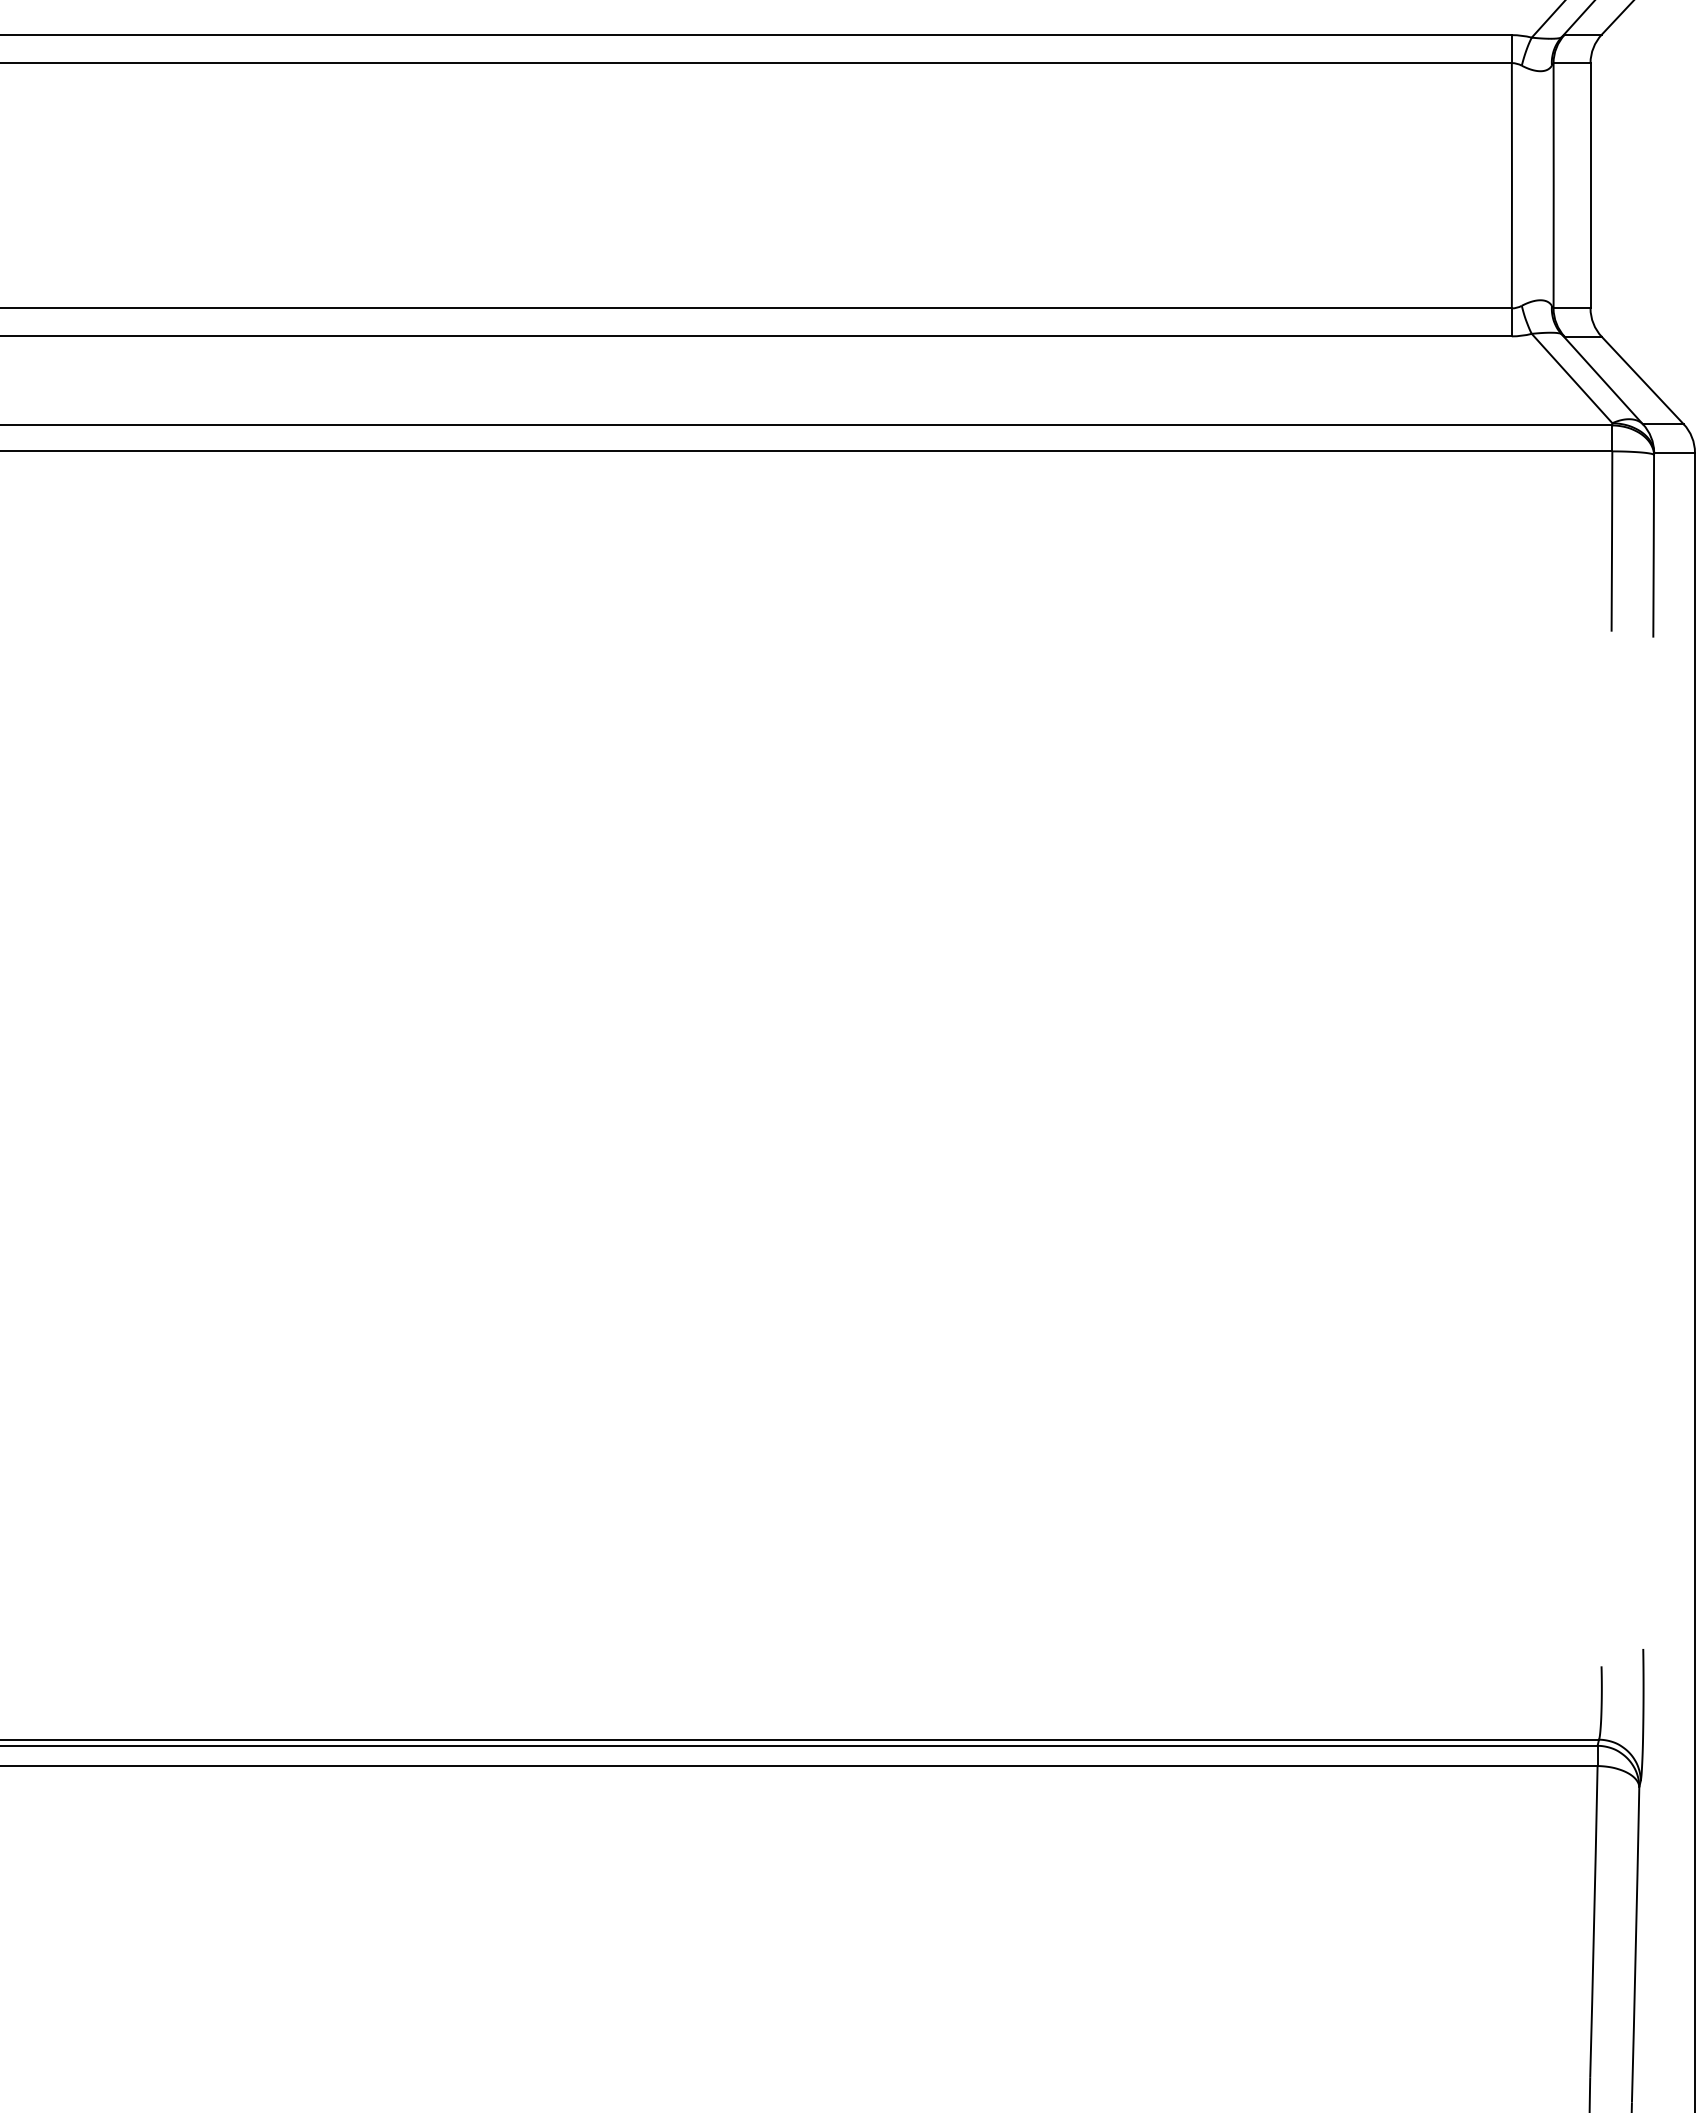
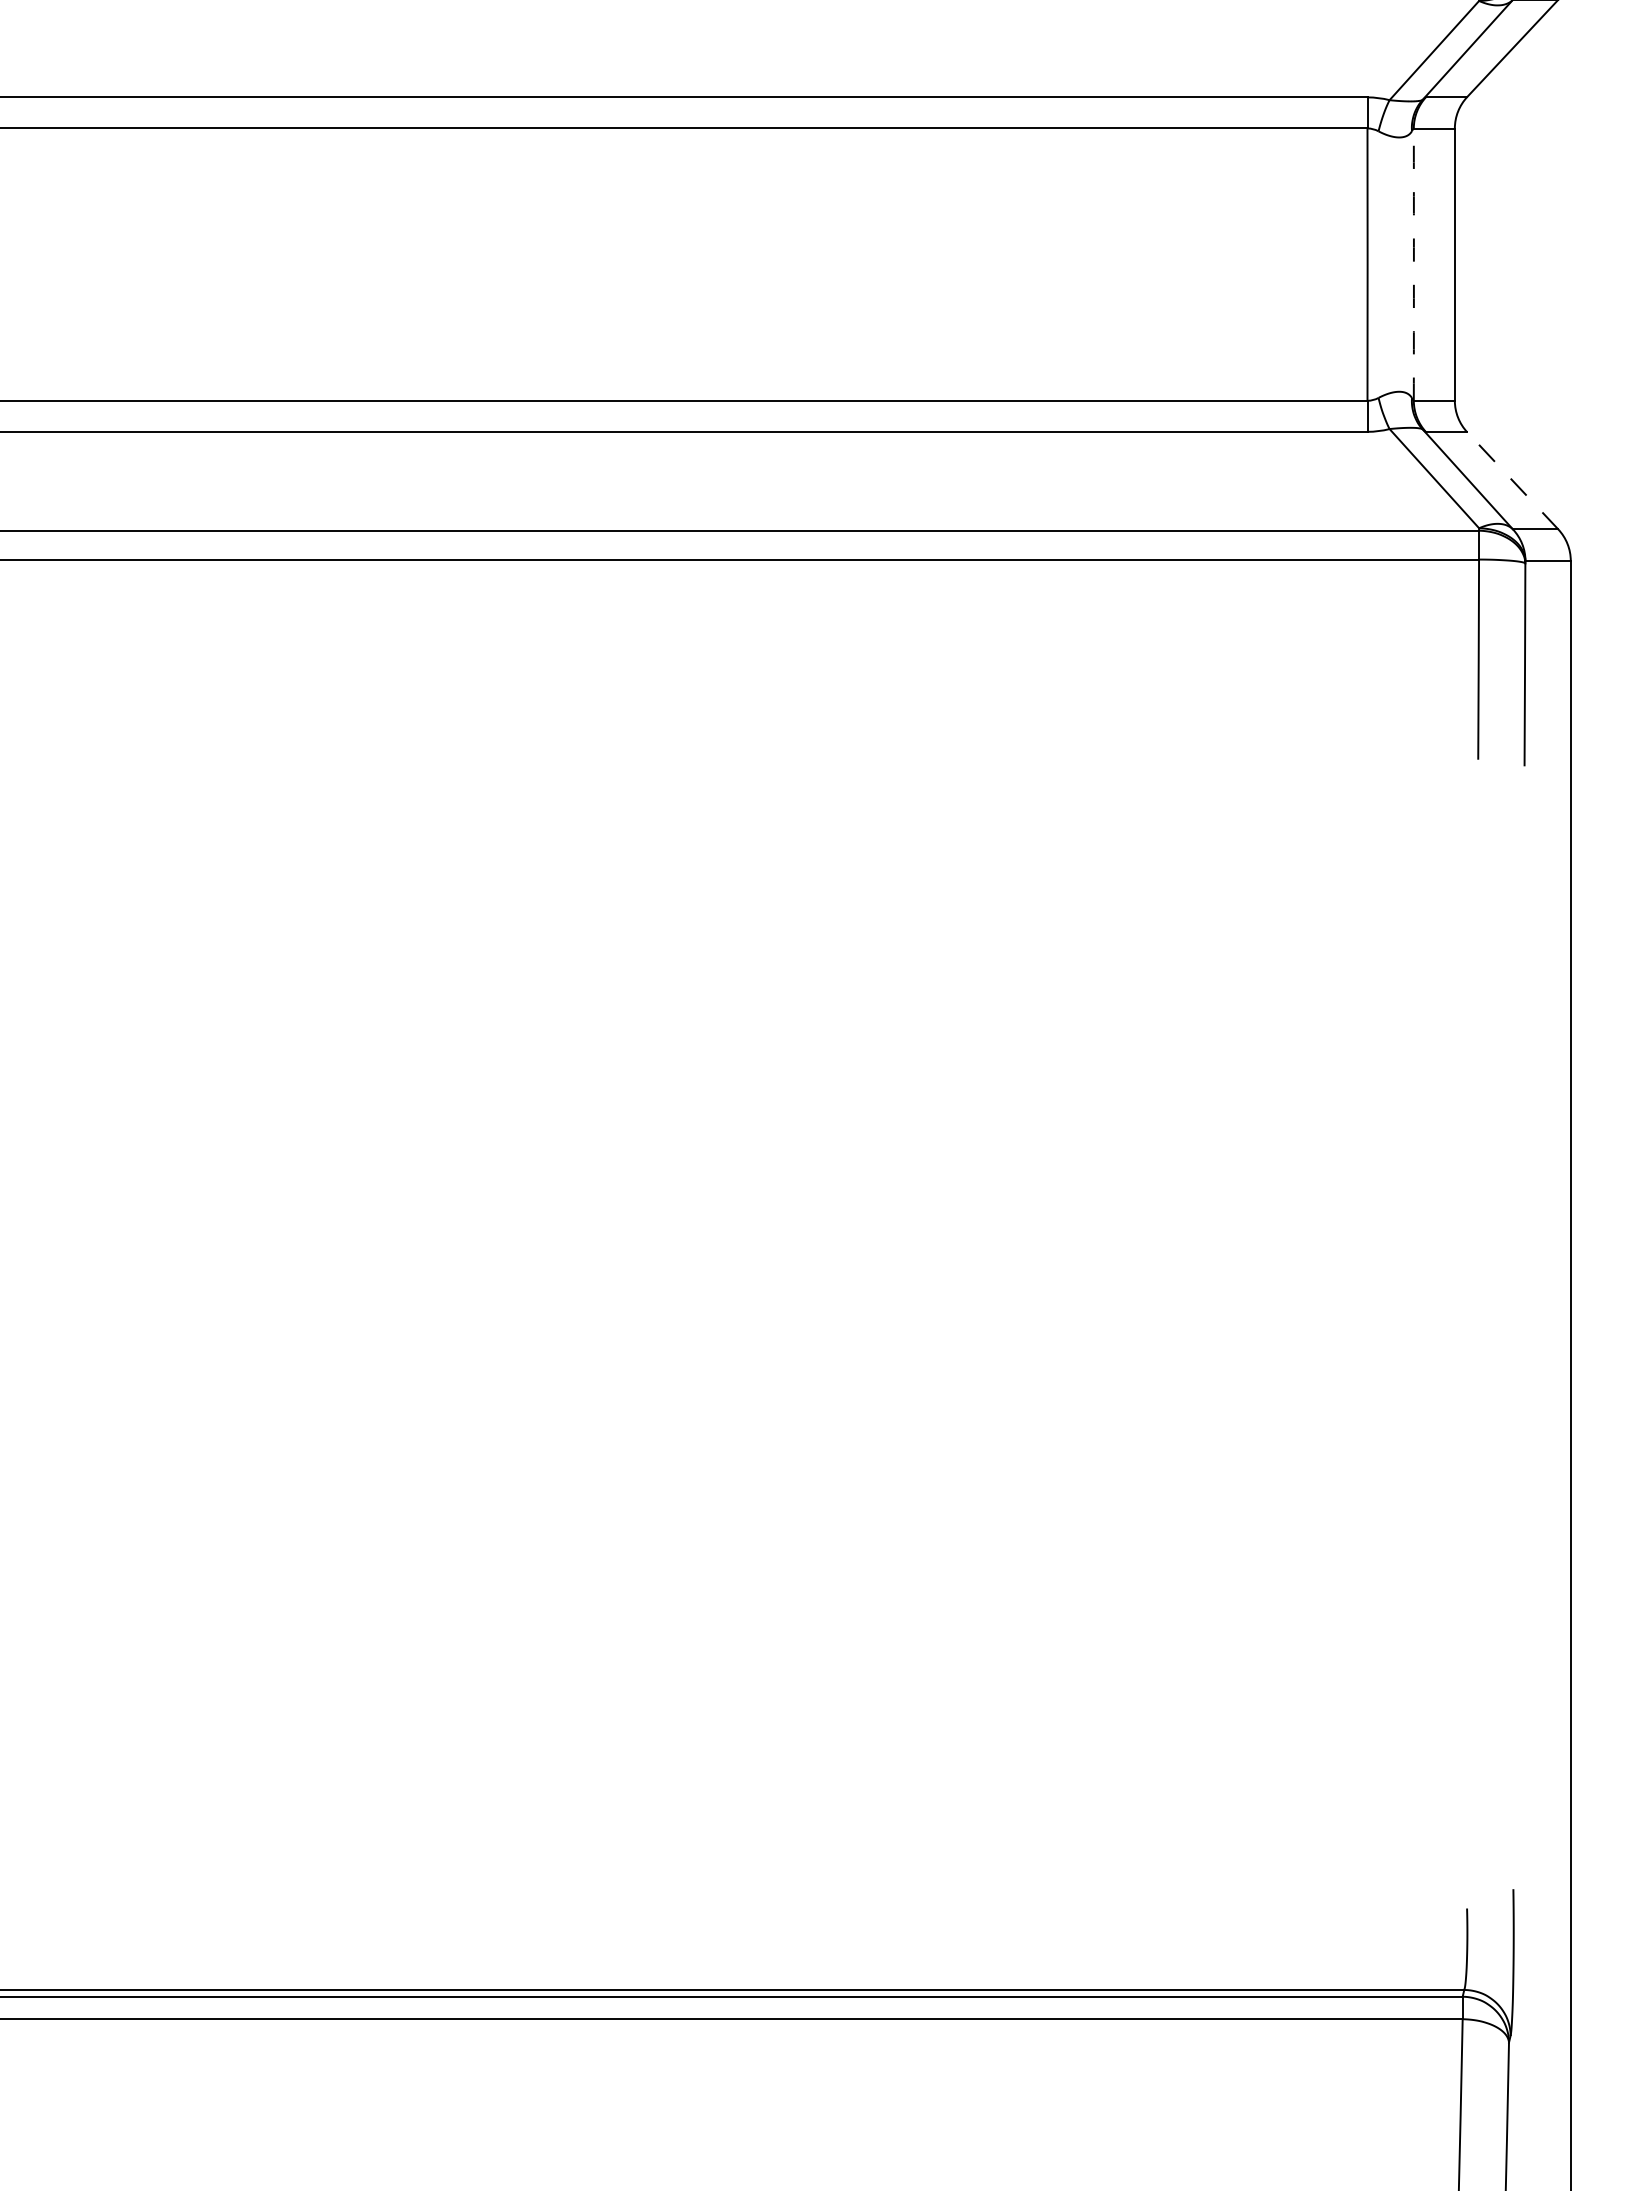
line: (1553, 185) -> (1413, 264), solid -> dashed
line: (1642, 380) -> (1512, 480), solid -> dashed

